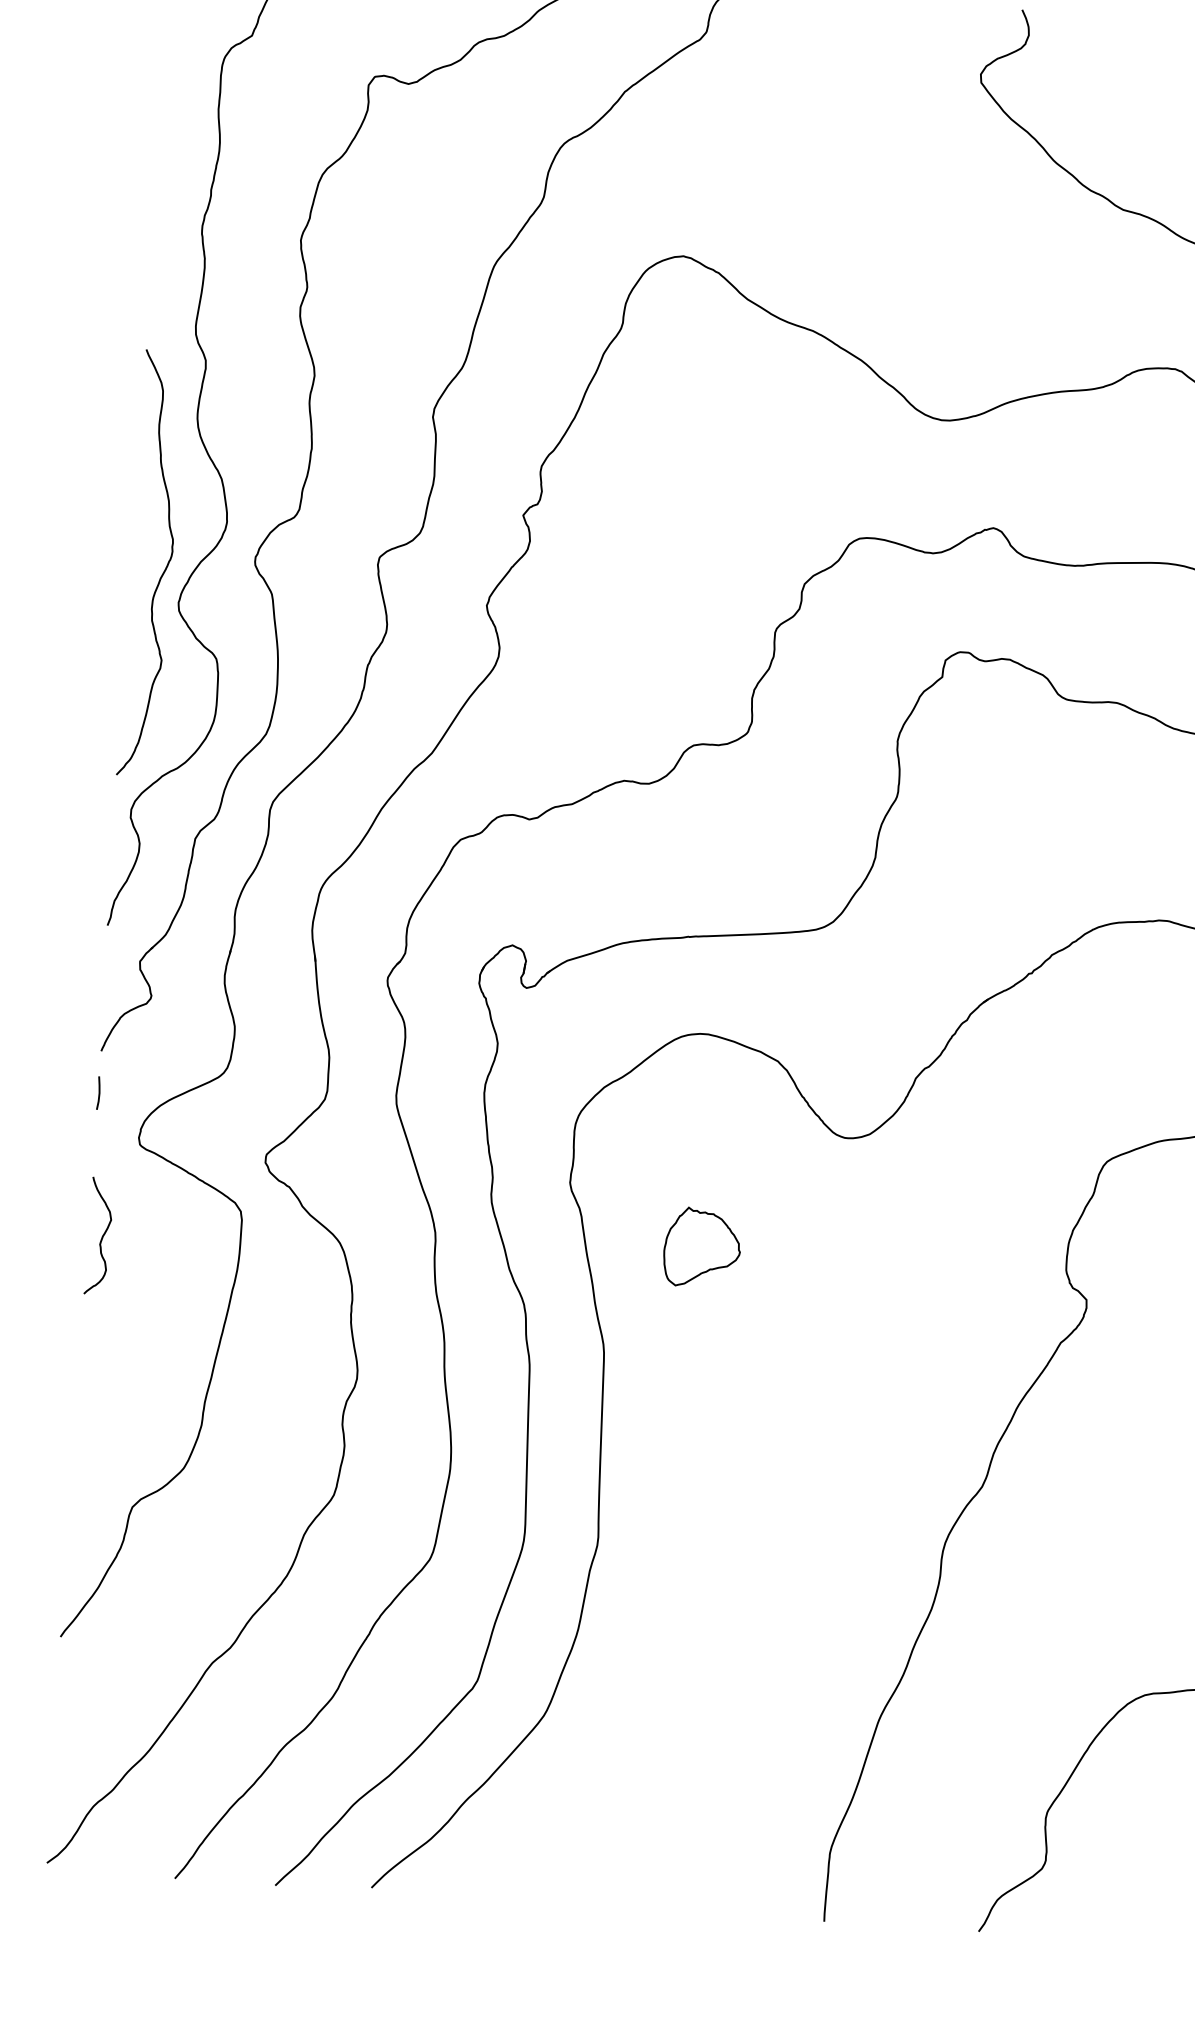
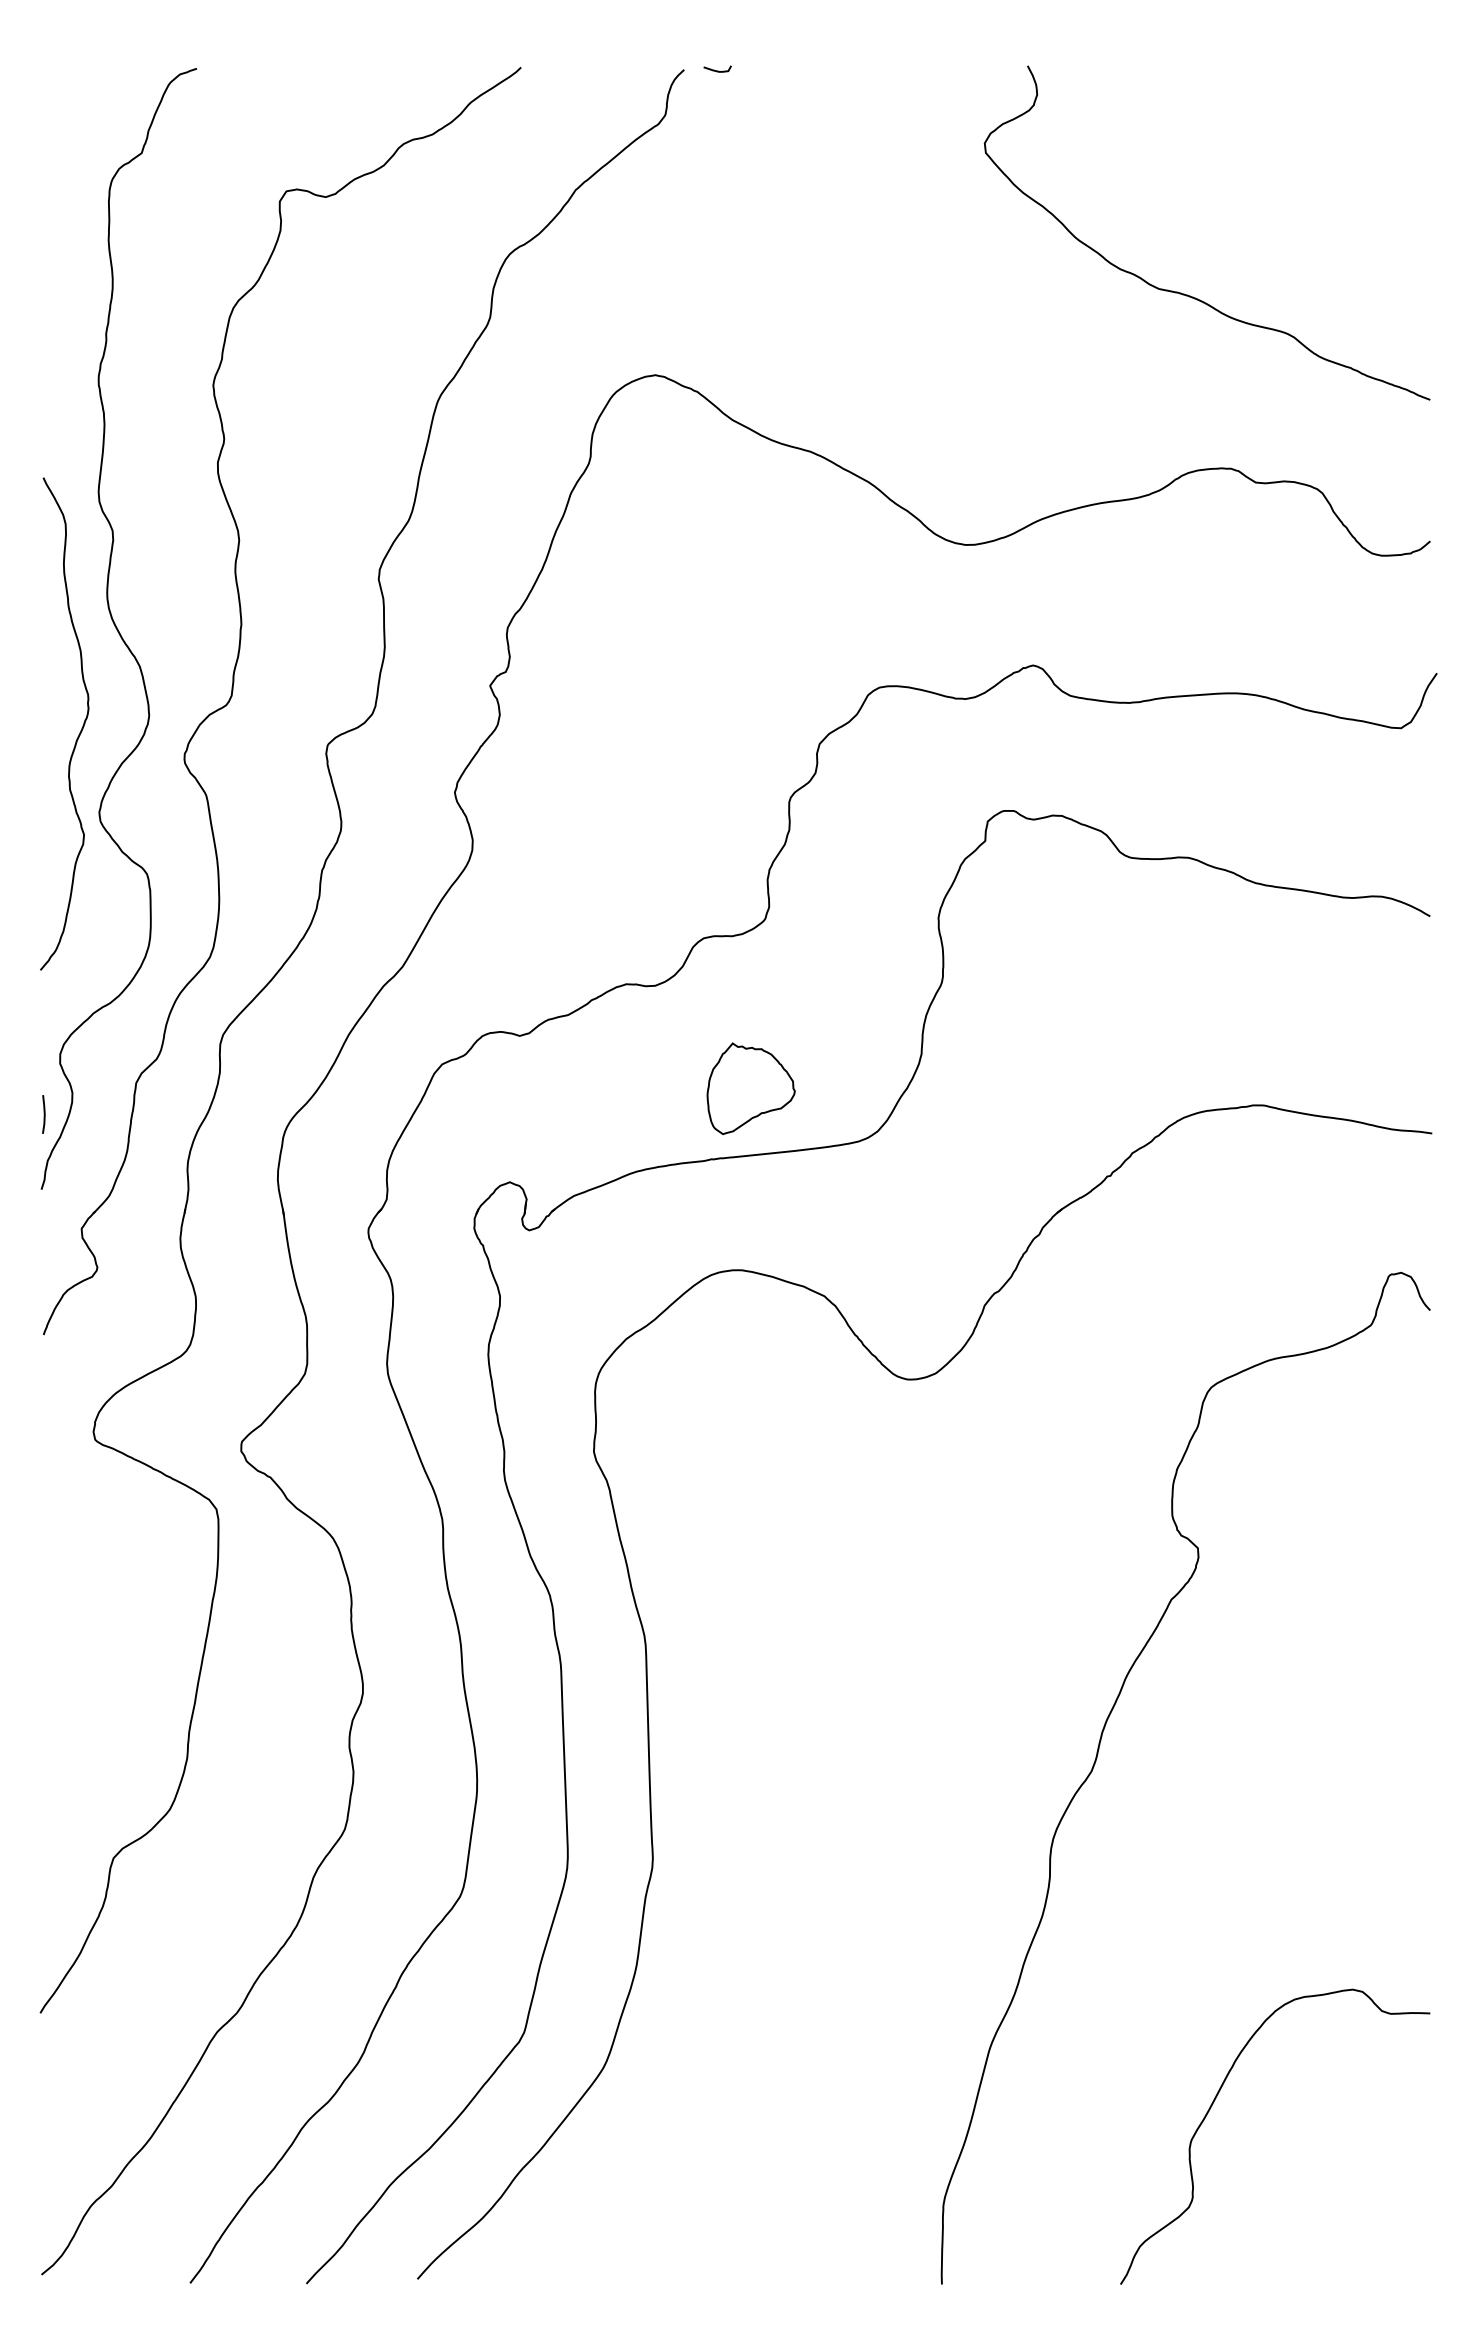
curve: (164, 569) -> (80, 730), moved
line: (98, 1093) -> (43, 1114), moved
curve: (101, 1238) -> (57, 1550), removed
part: (701, 1247) -> (750, 1088), moved

